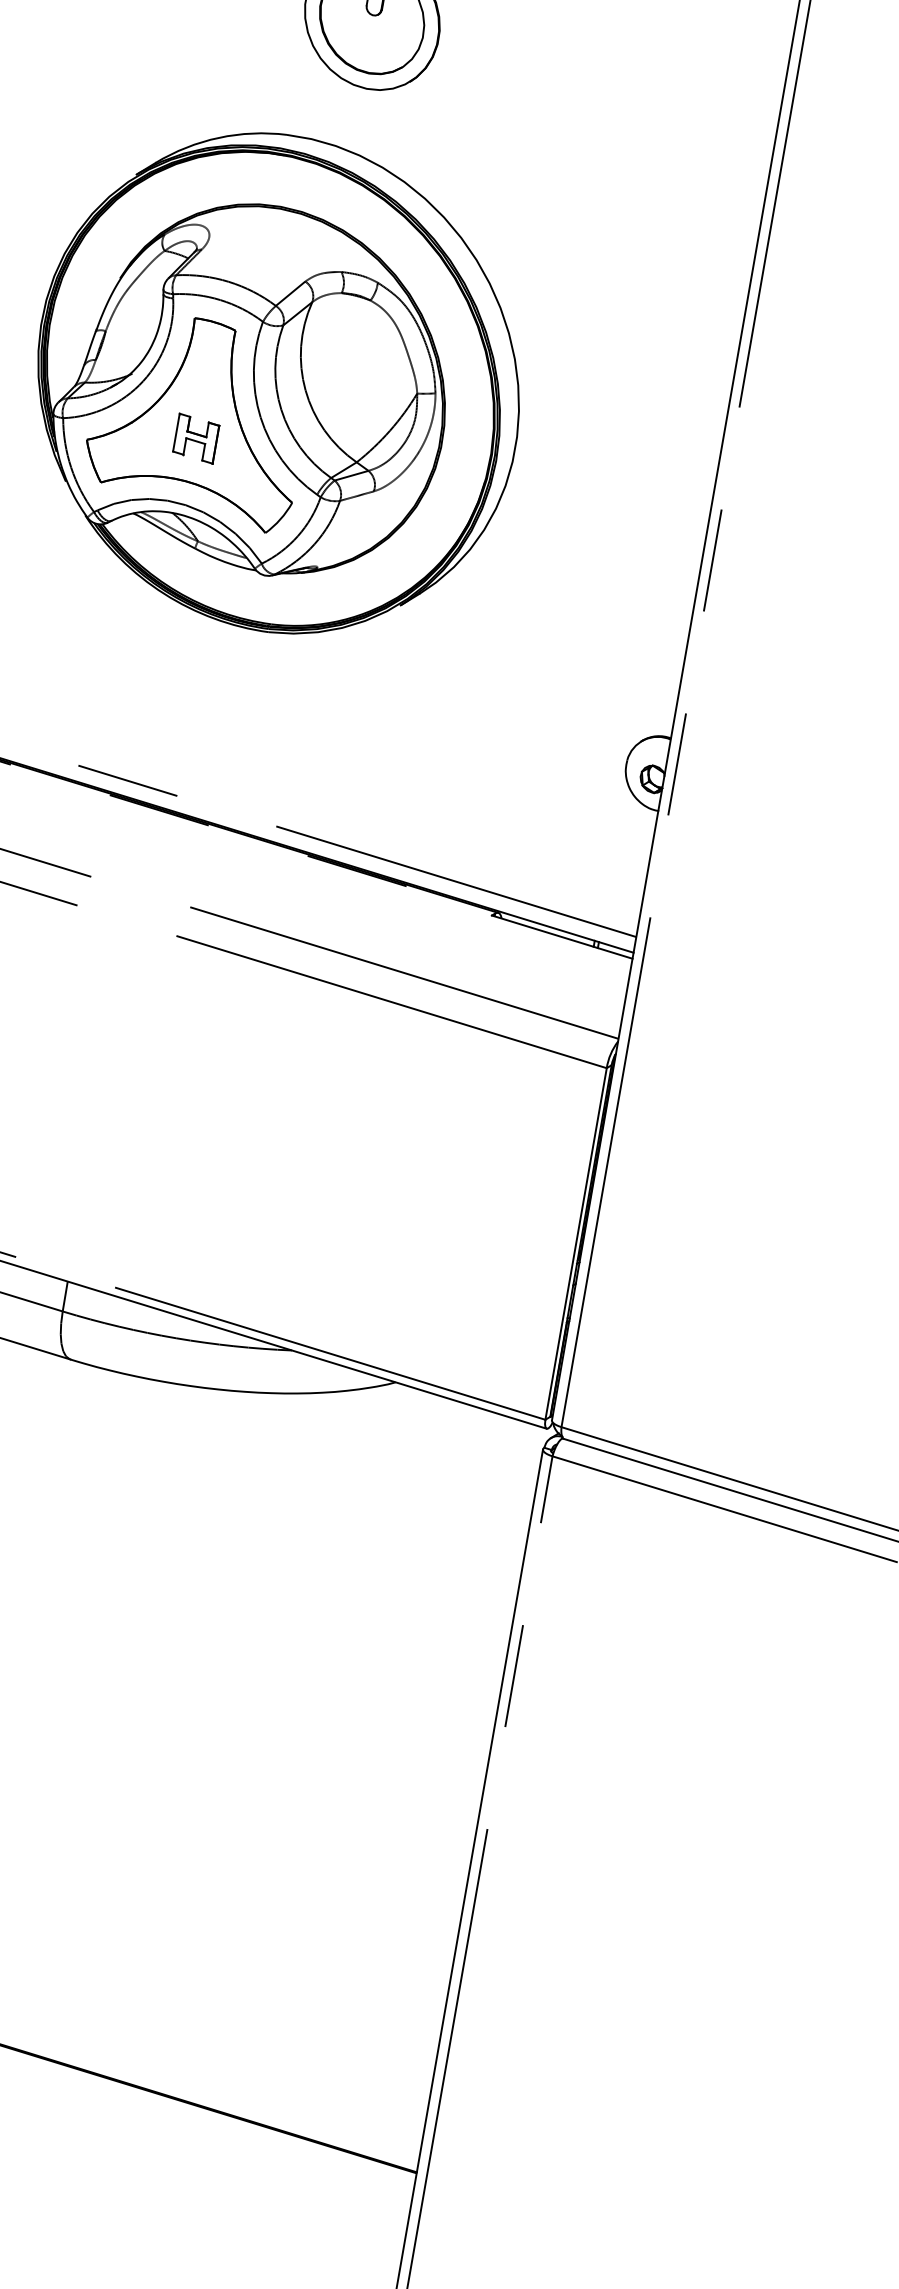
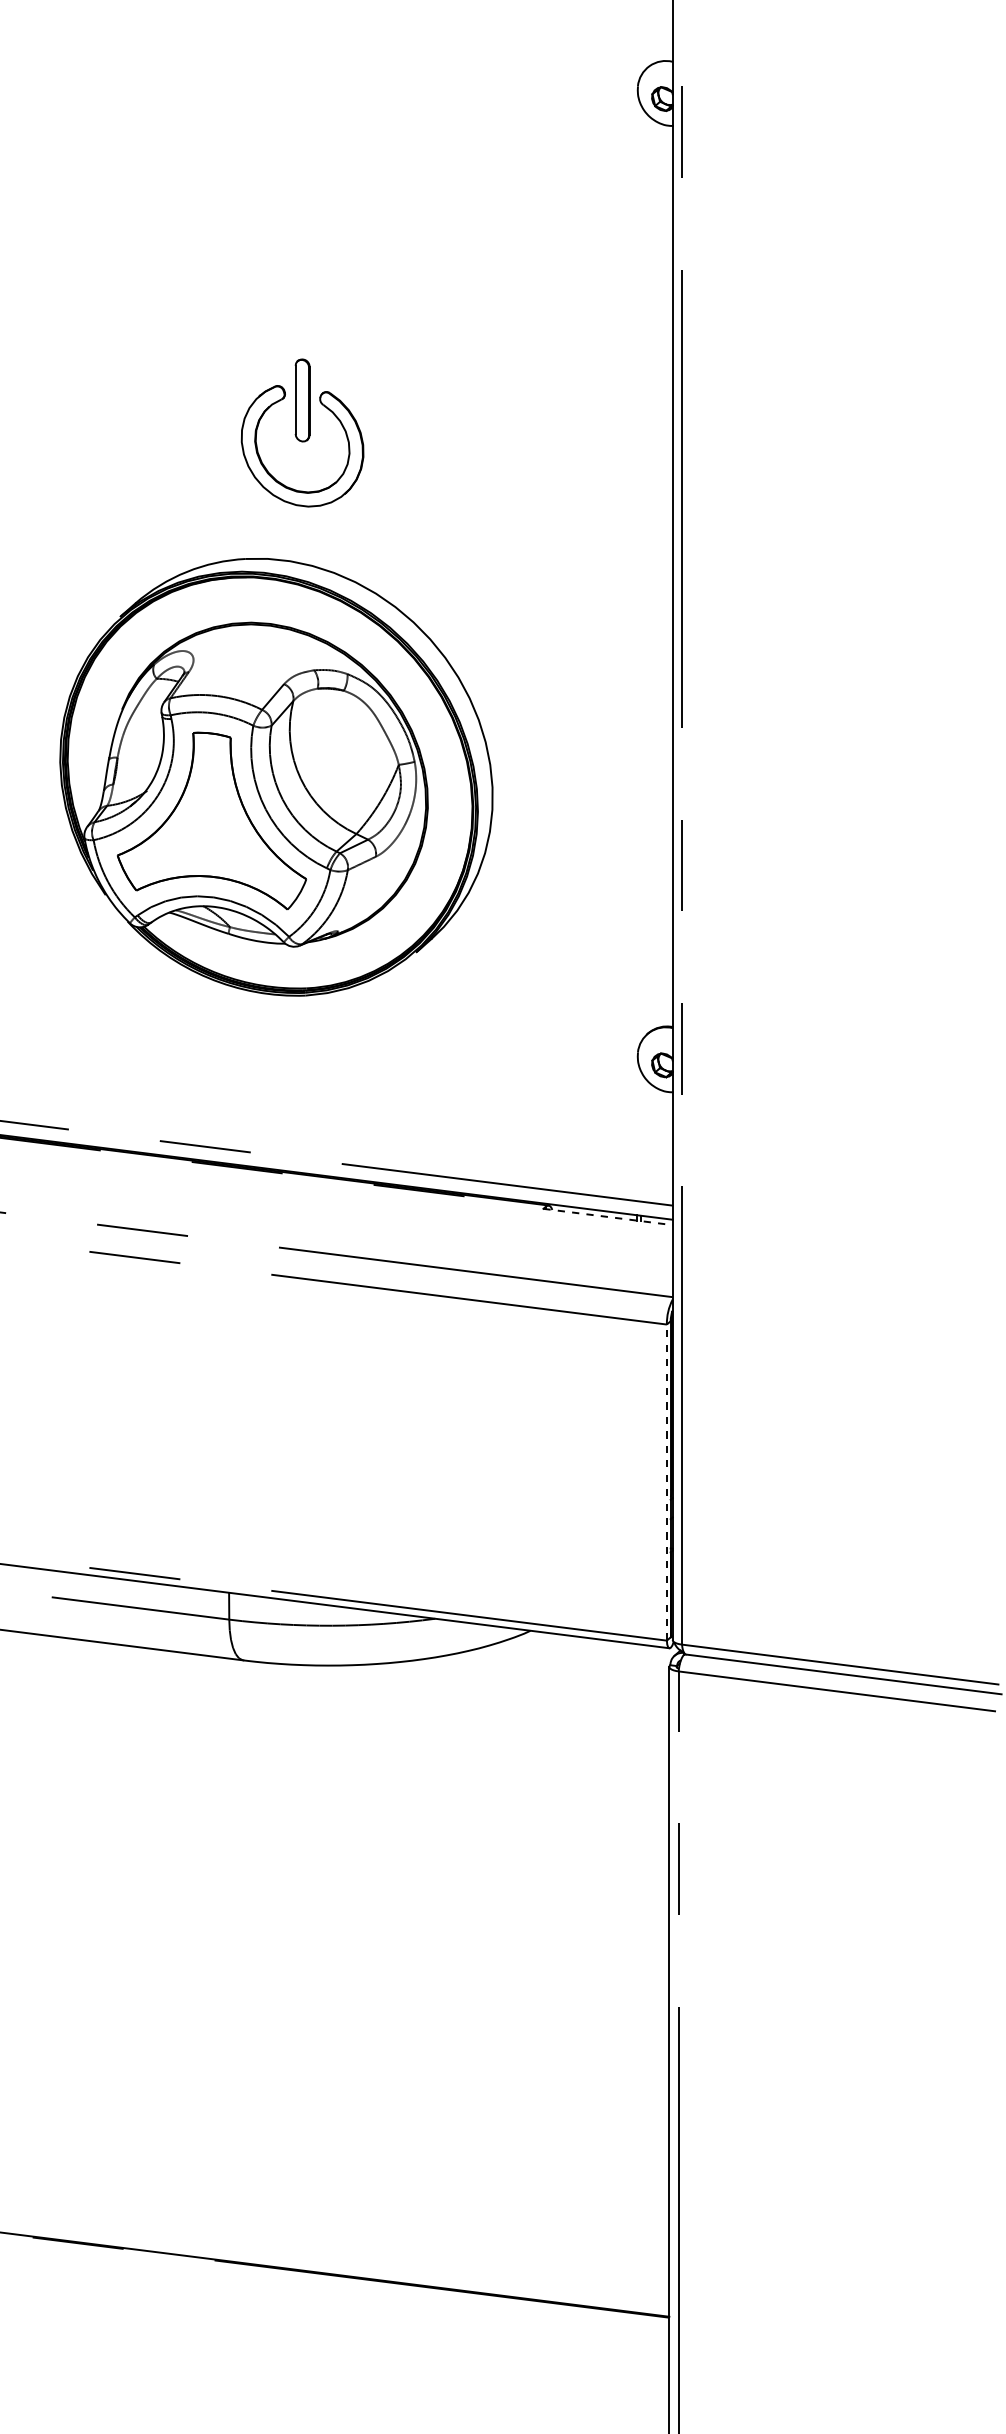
part: (195, 438) -> (212, 837), removed
line: (562, 937) -> (608, 1217), solid -> dashed
line: (575, 1243) -> (666, 1482), solid -> dashed

